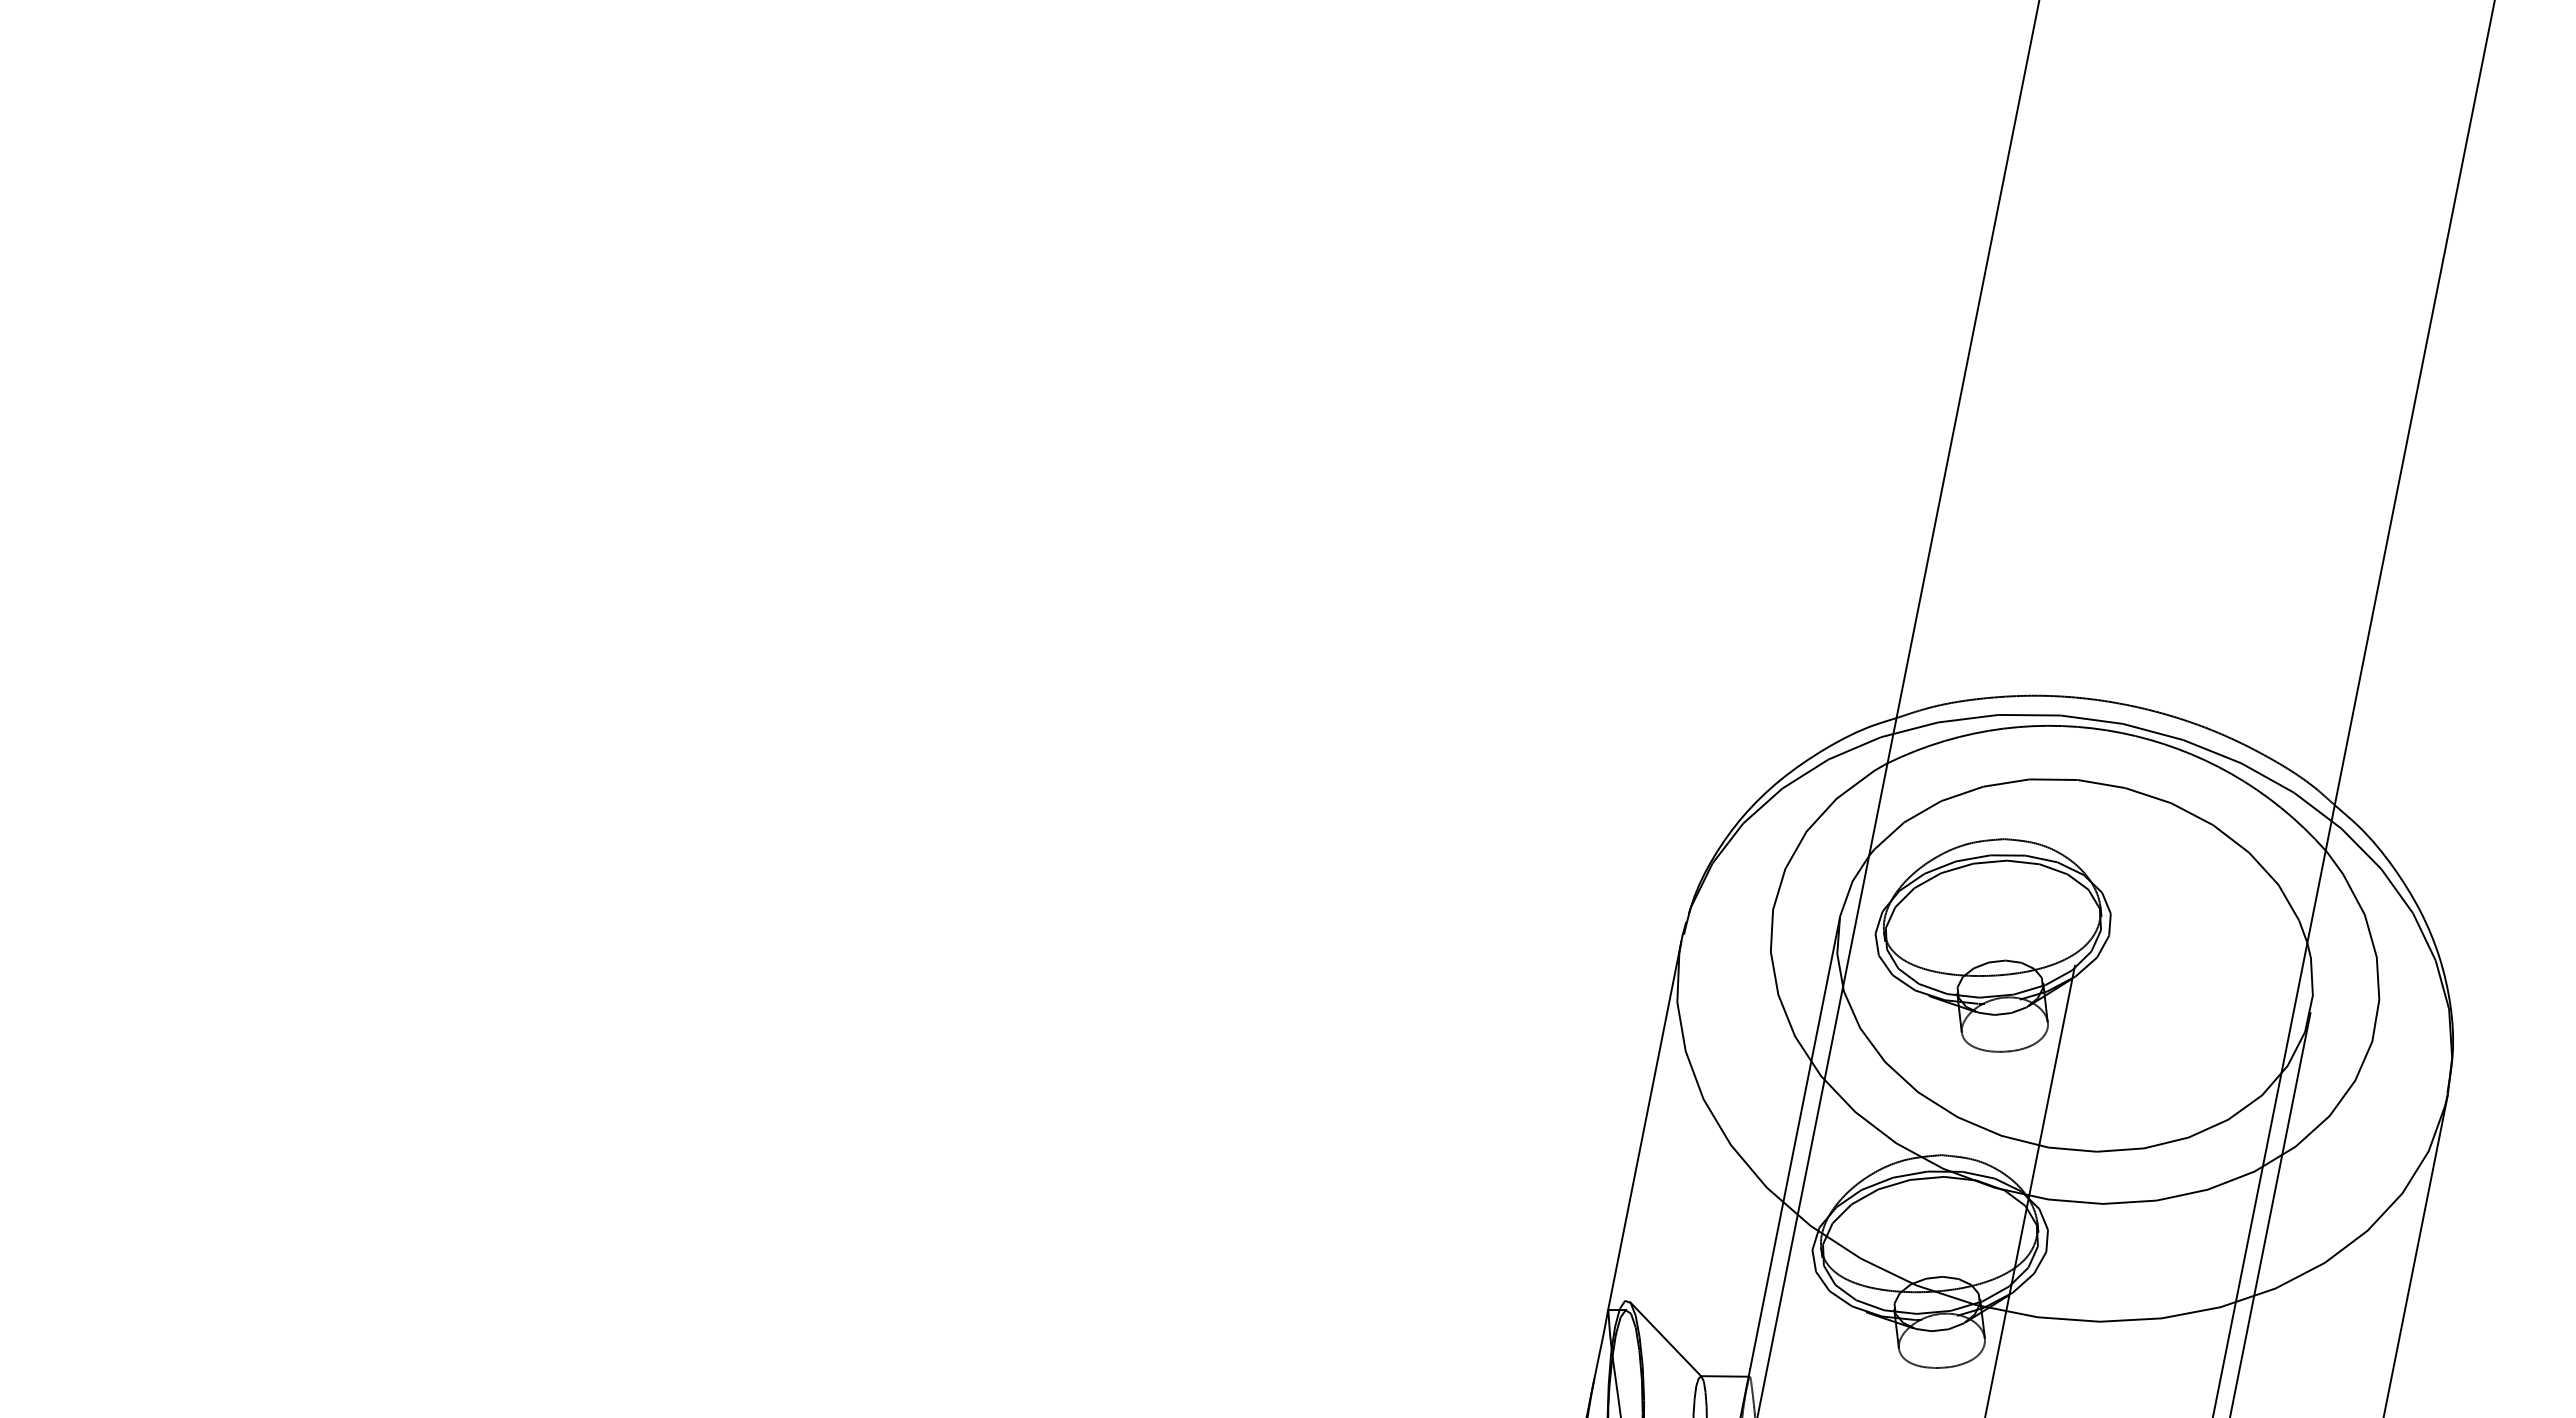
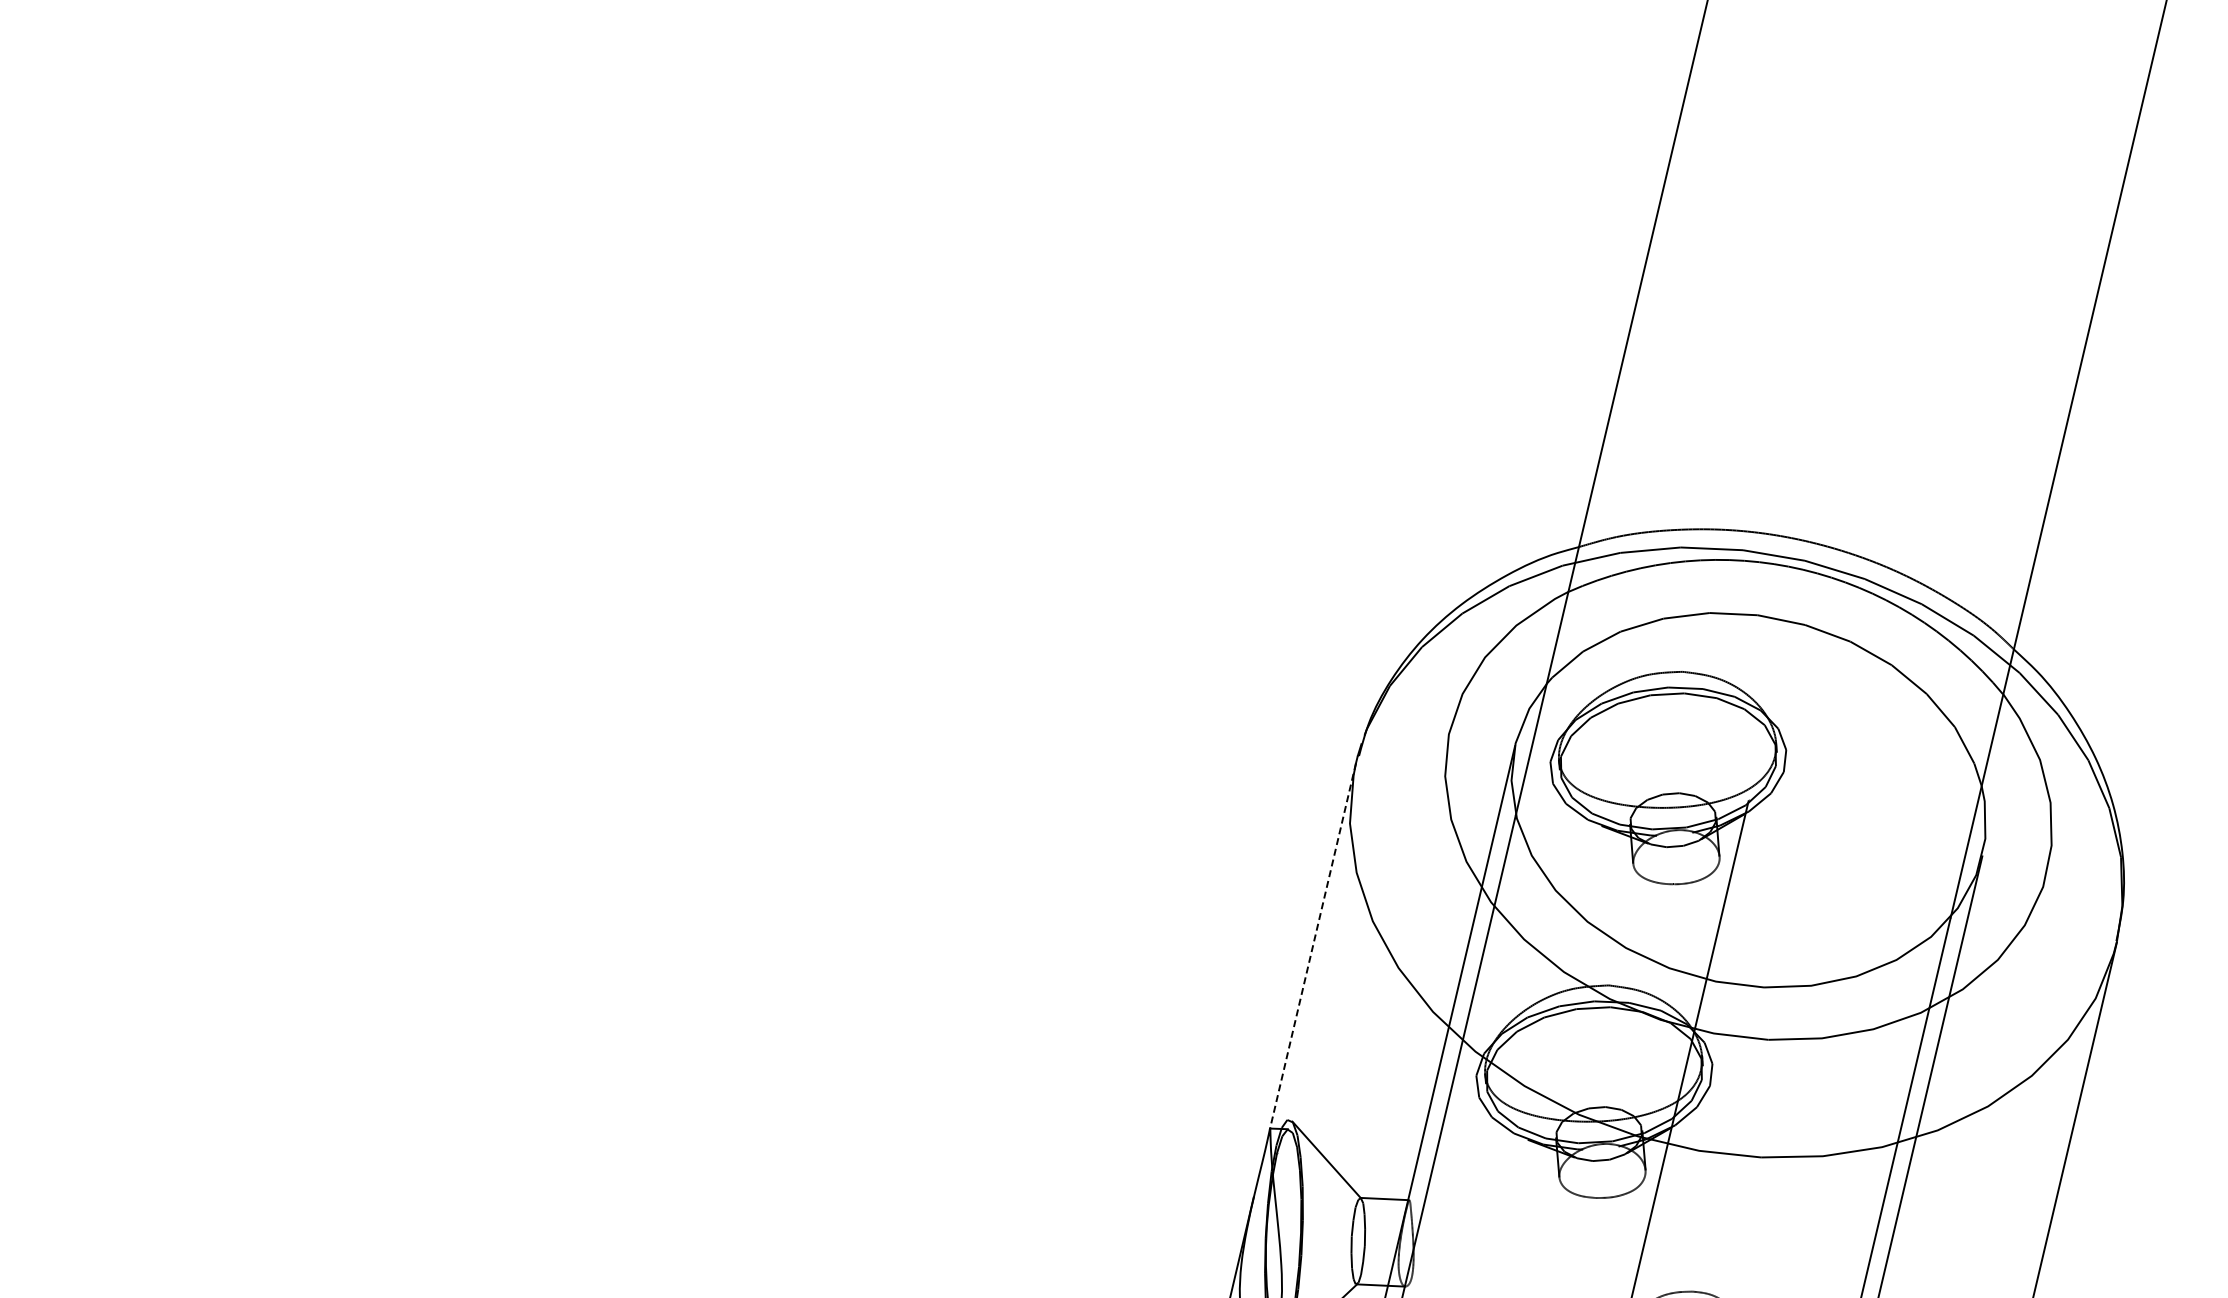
line: (1644, 1127) -> (1312, 947), solid -> dashed

